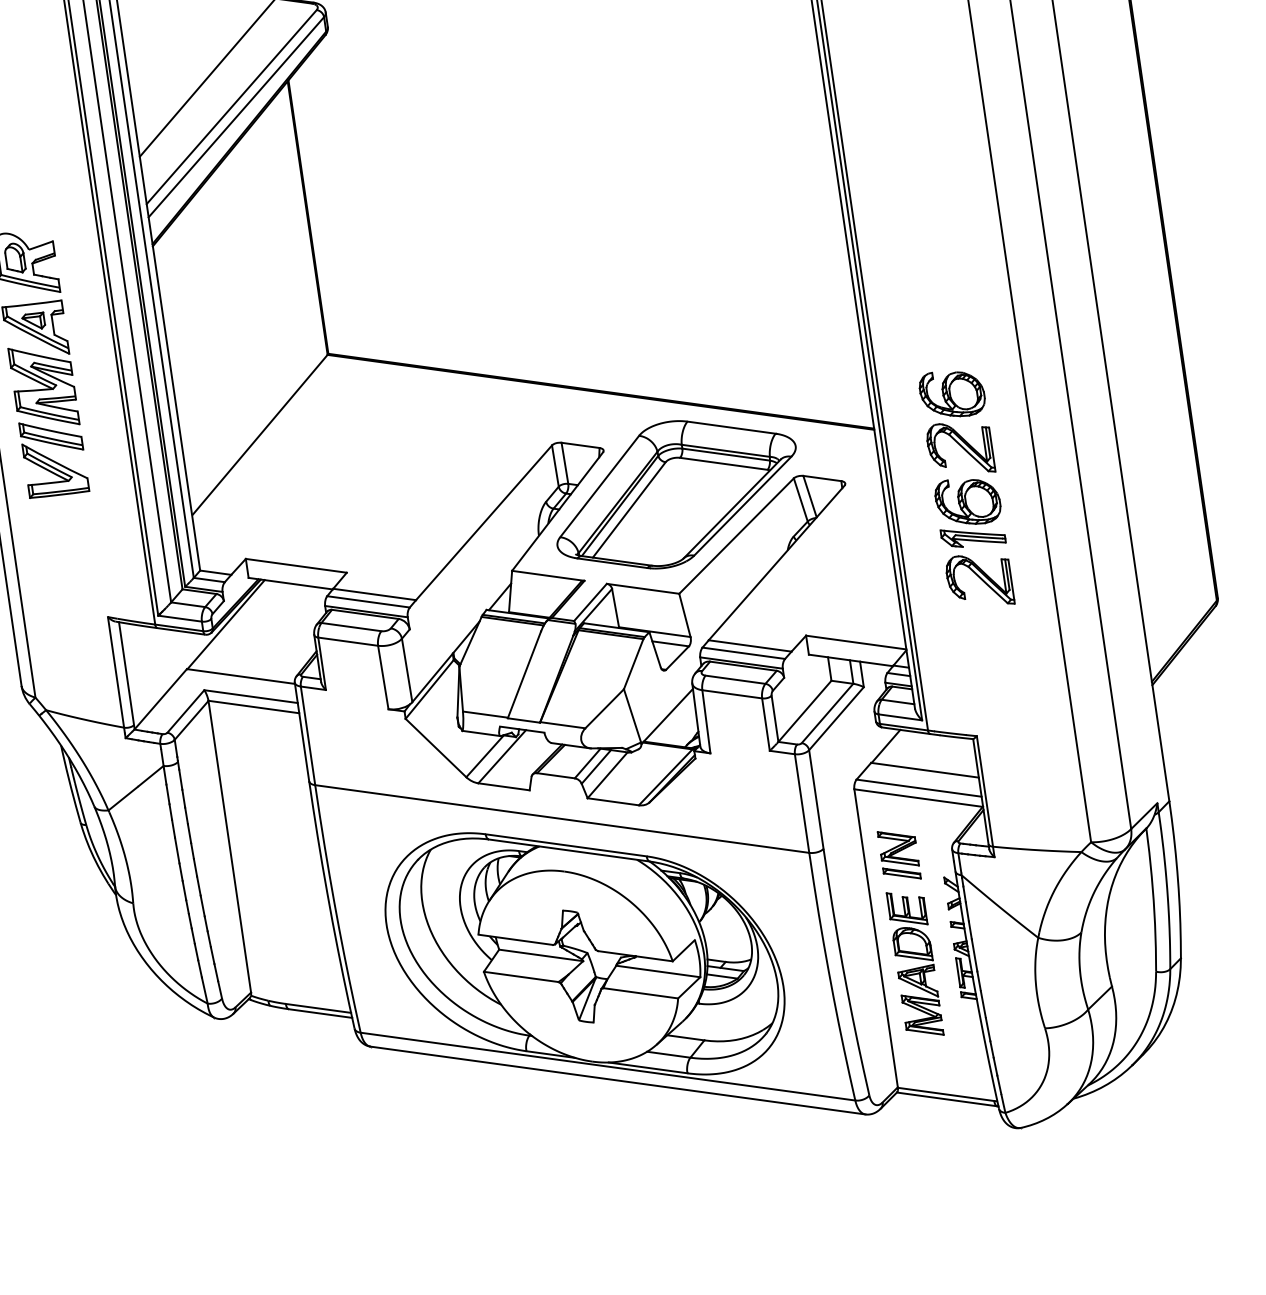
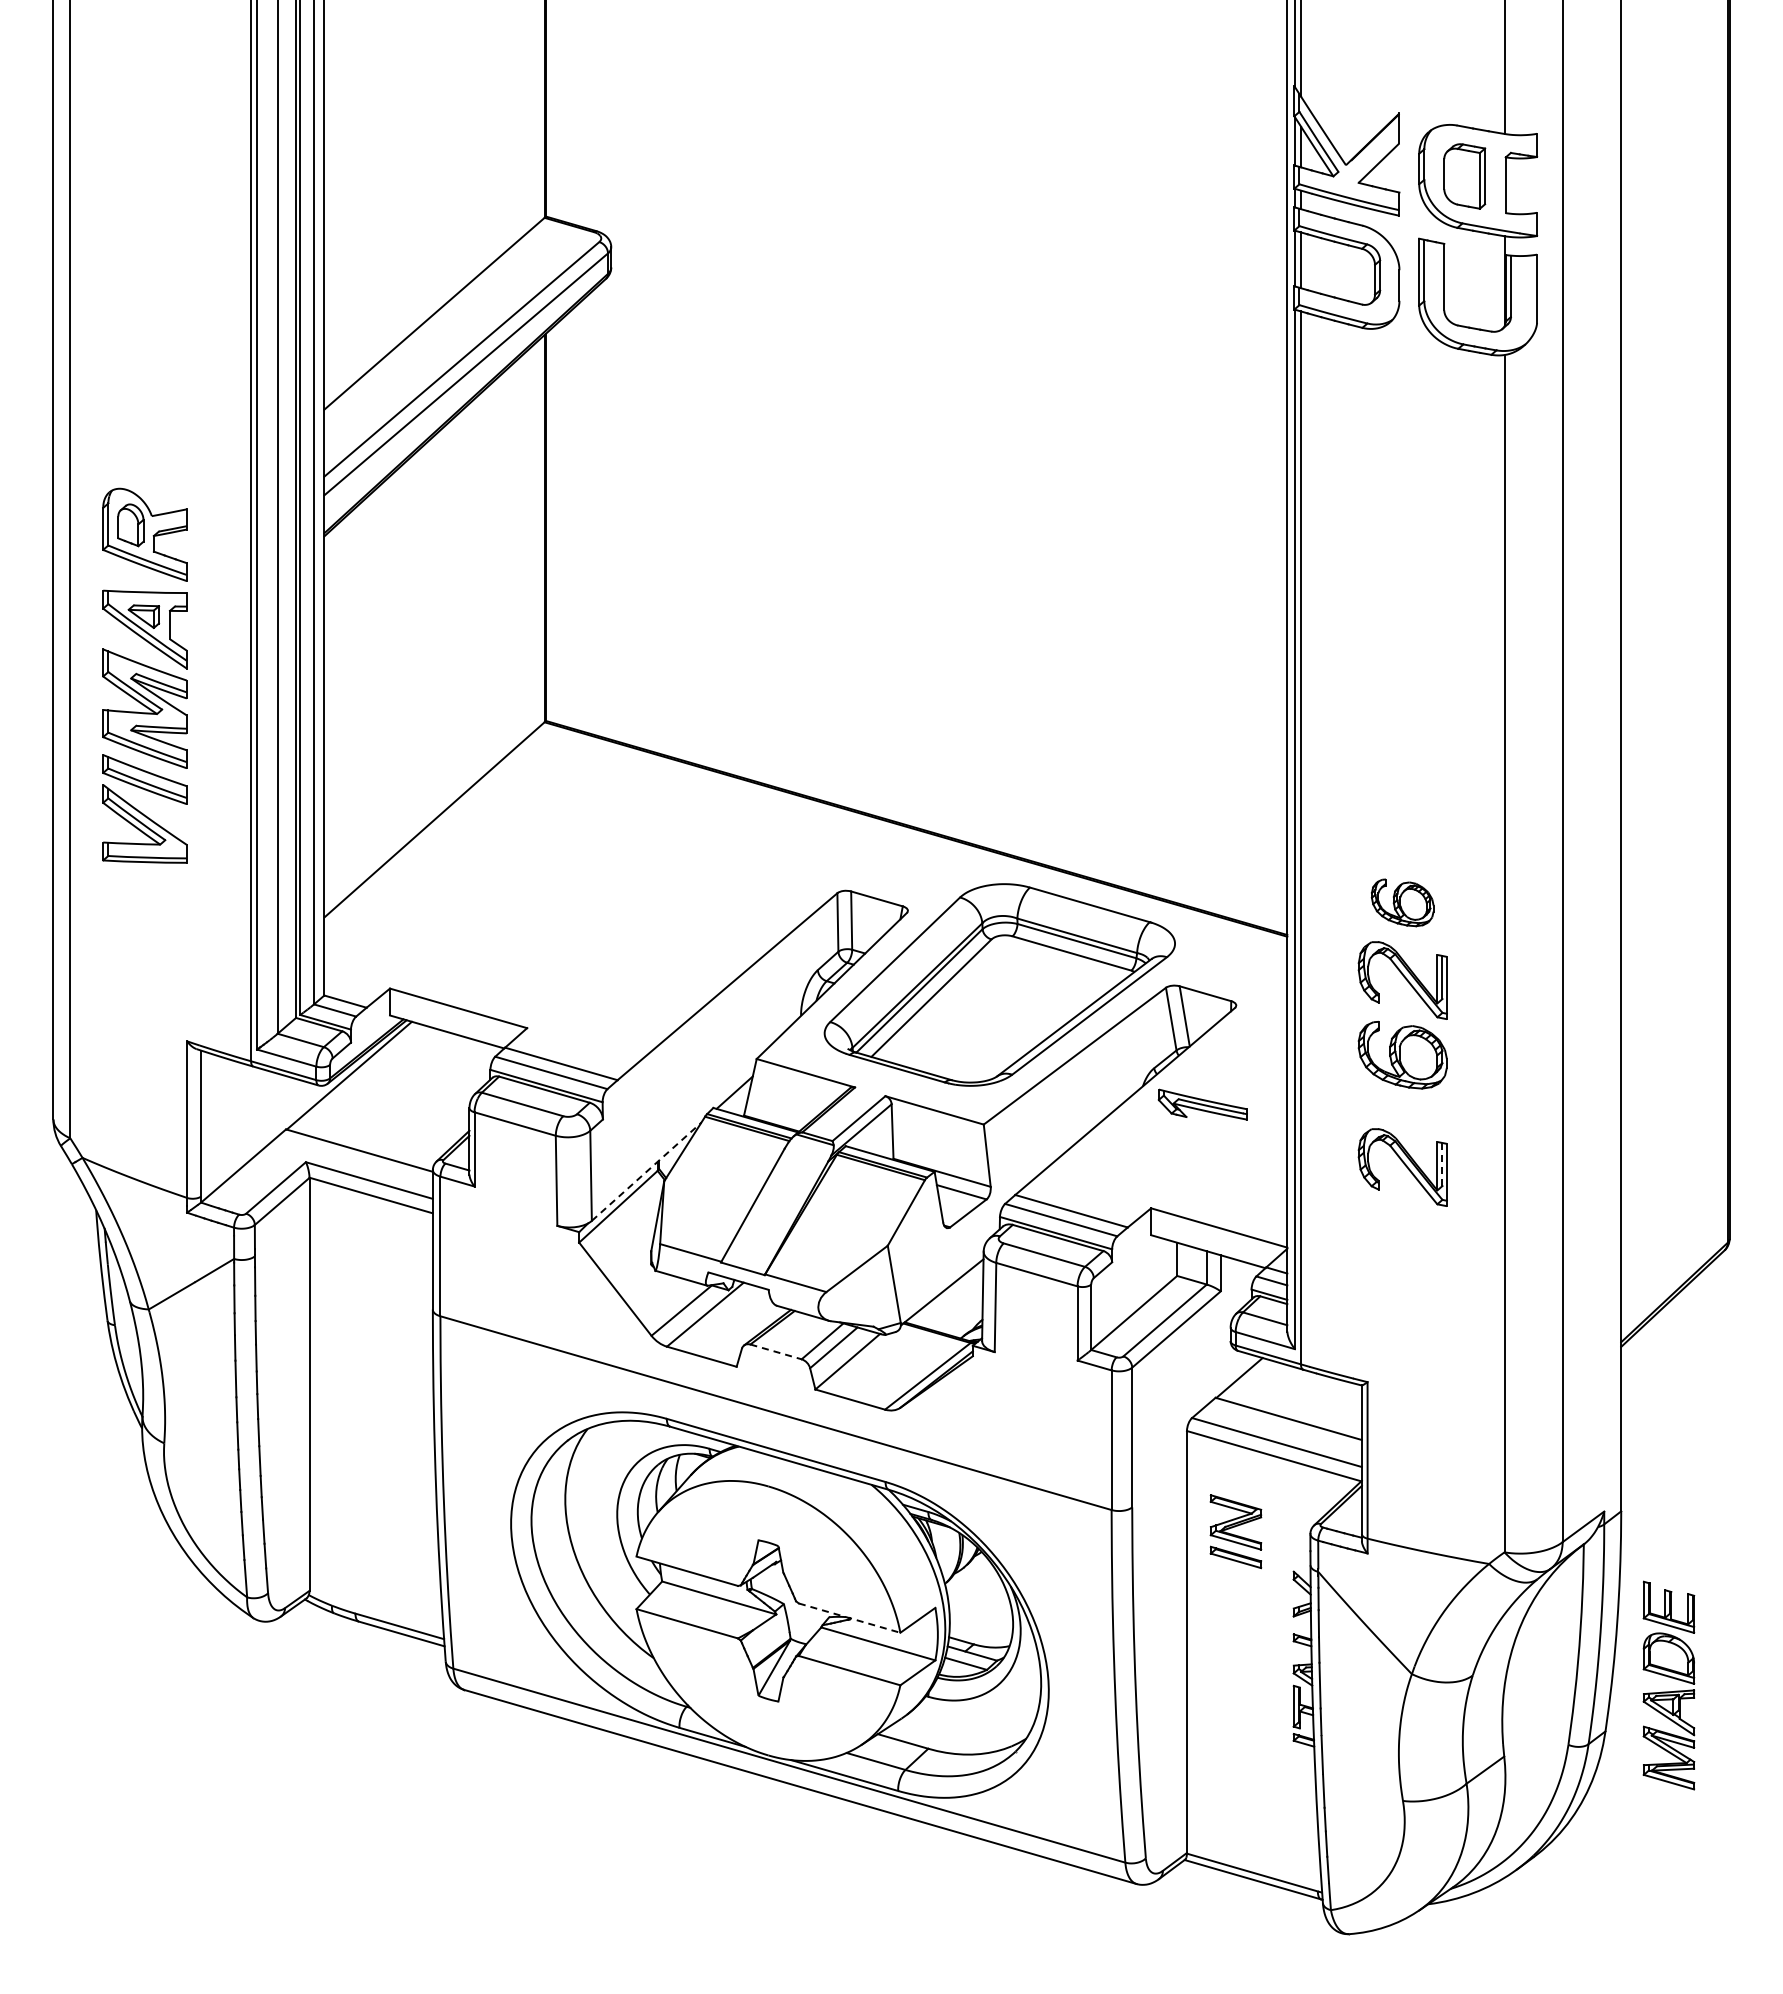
part: (952, 393) -> (1402, 902), size x0.7
part: (972, 536) -> (1202, 1104), moved
line: (1007, 574) -> (1442, 1164), solid -> dashed
line: (445, 661) -> (646, 1171), solid -> dashed
line: (556, 775) -> (776, 1351), solid -> dashed
line: (635, 956) -> (849, 1618), solid -> dashed
part: (914, 964) -> (1668, 1685), moved

